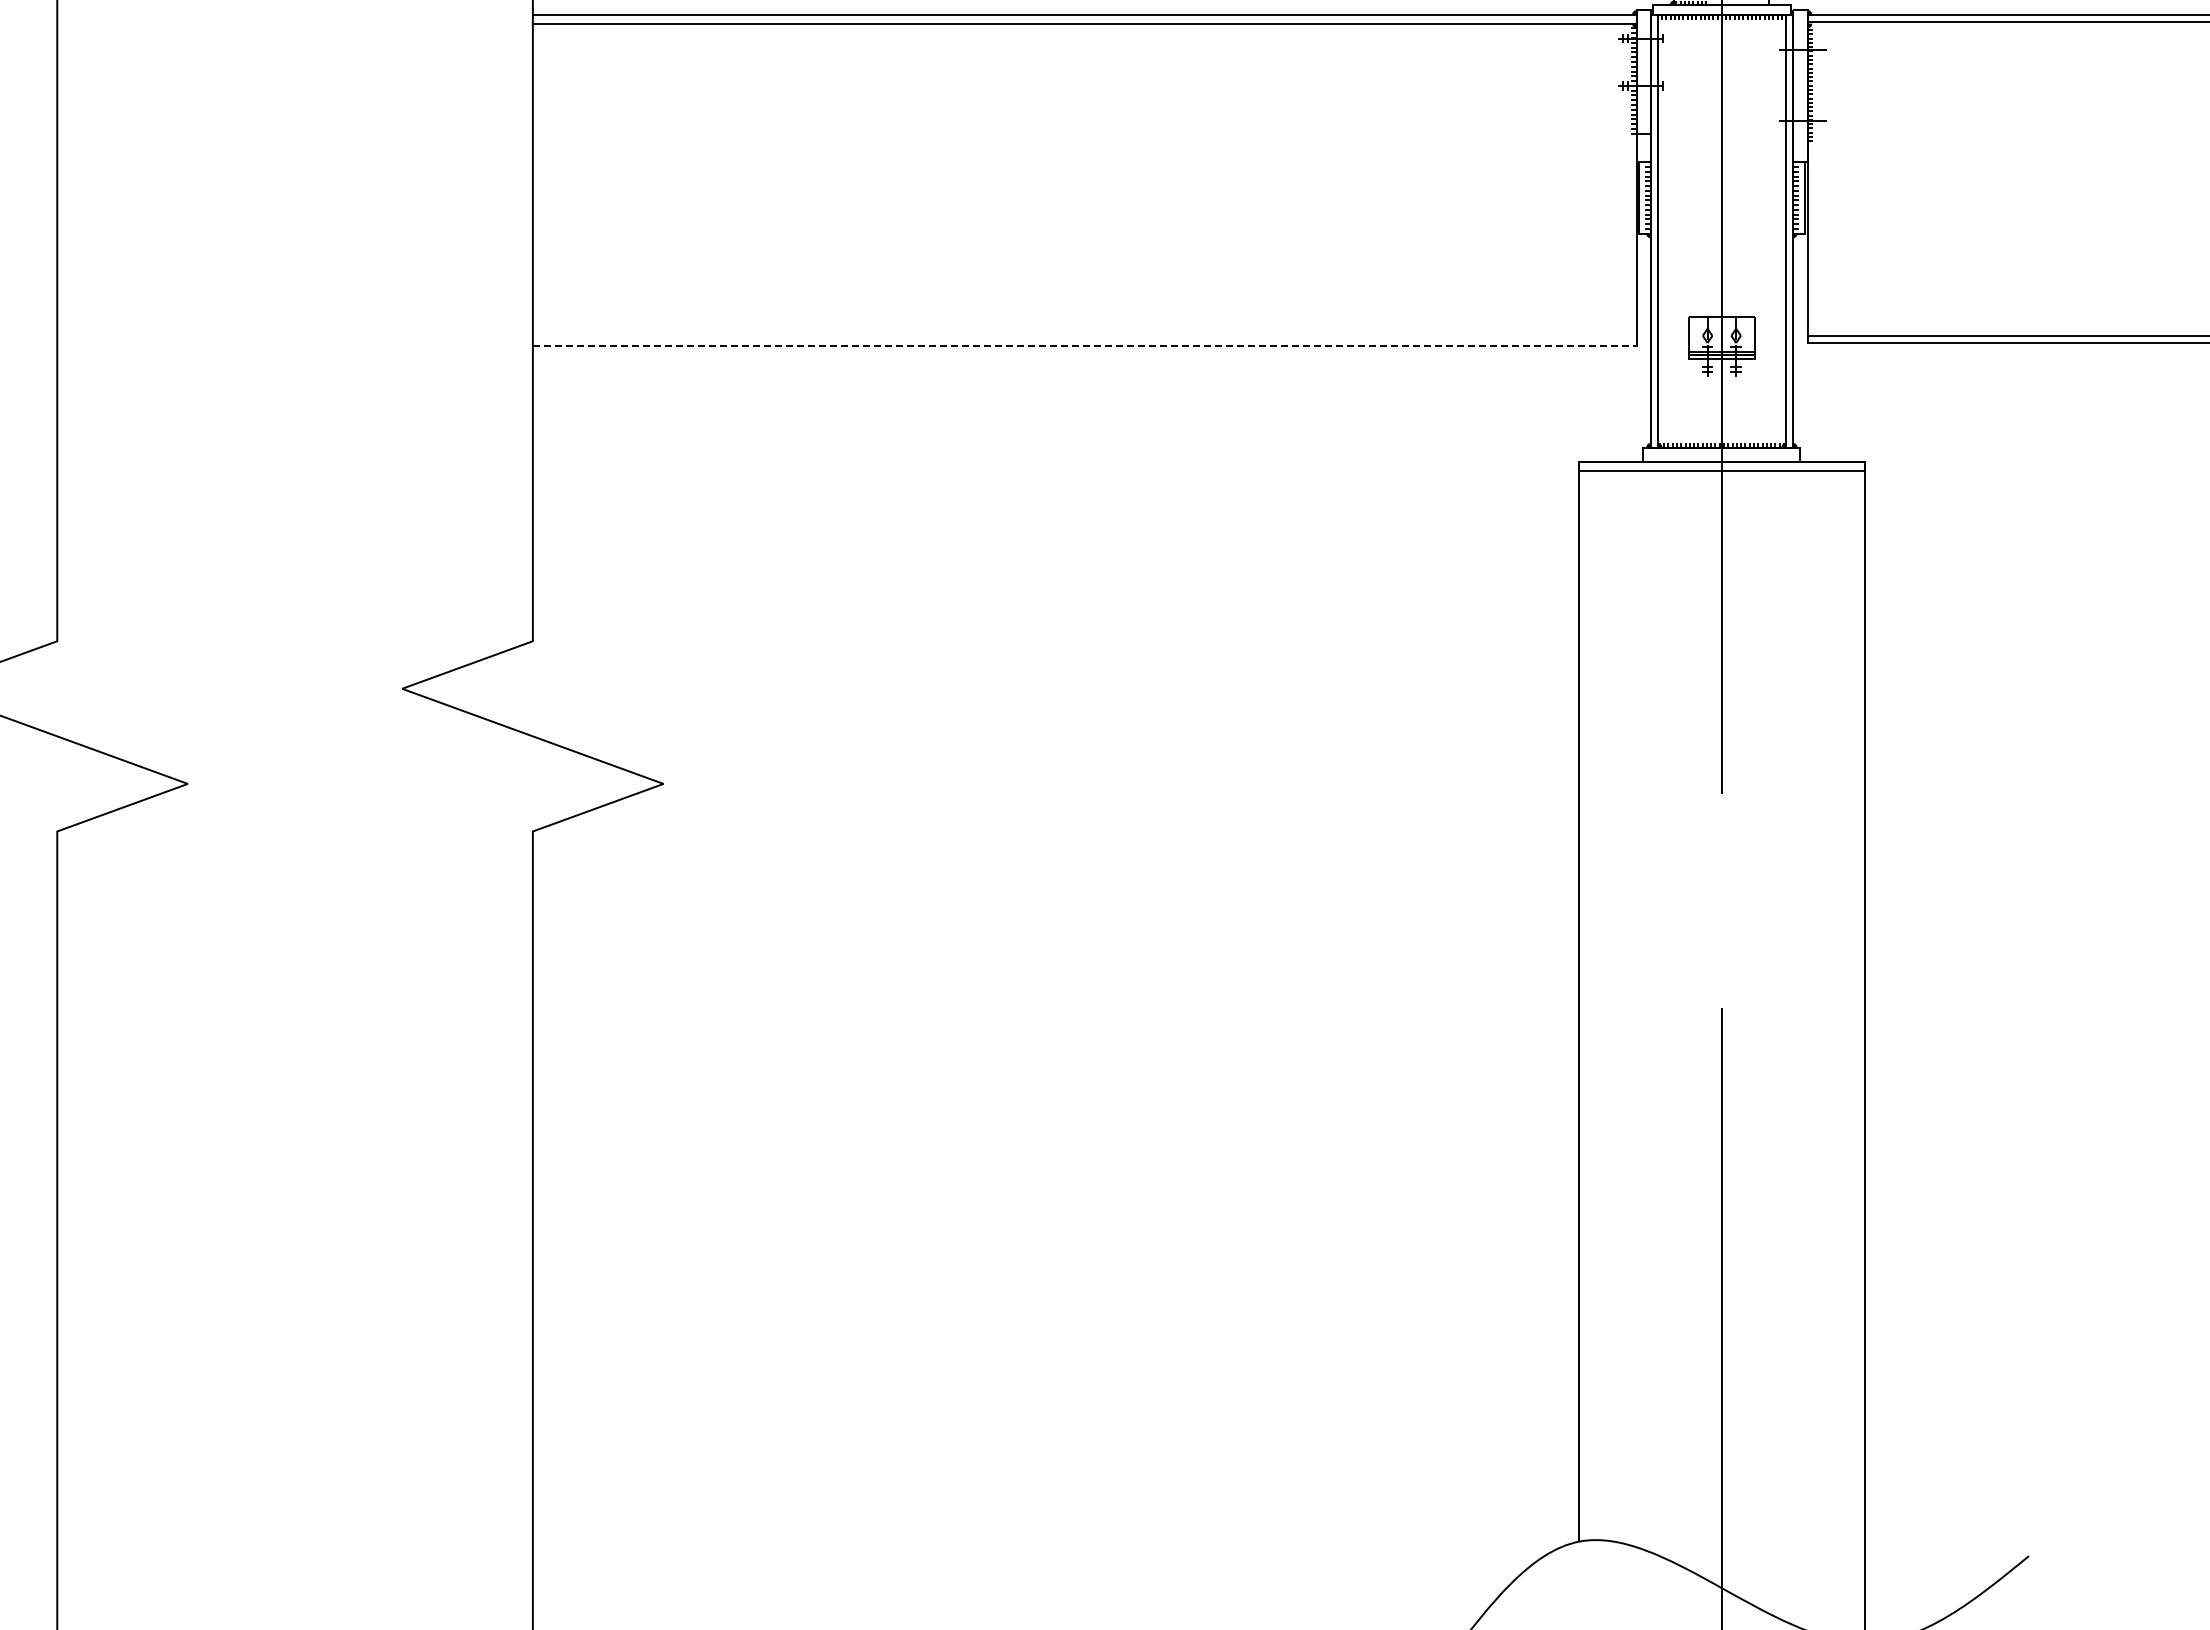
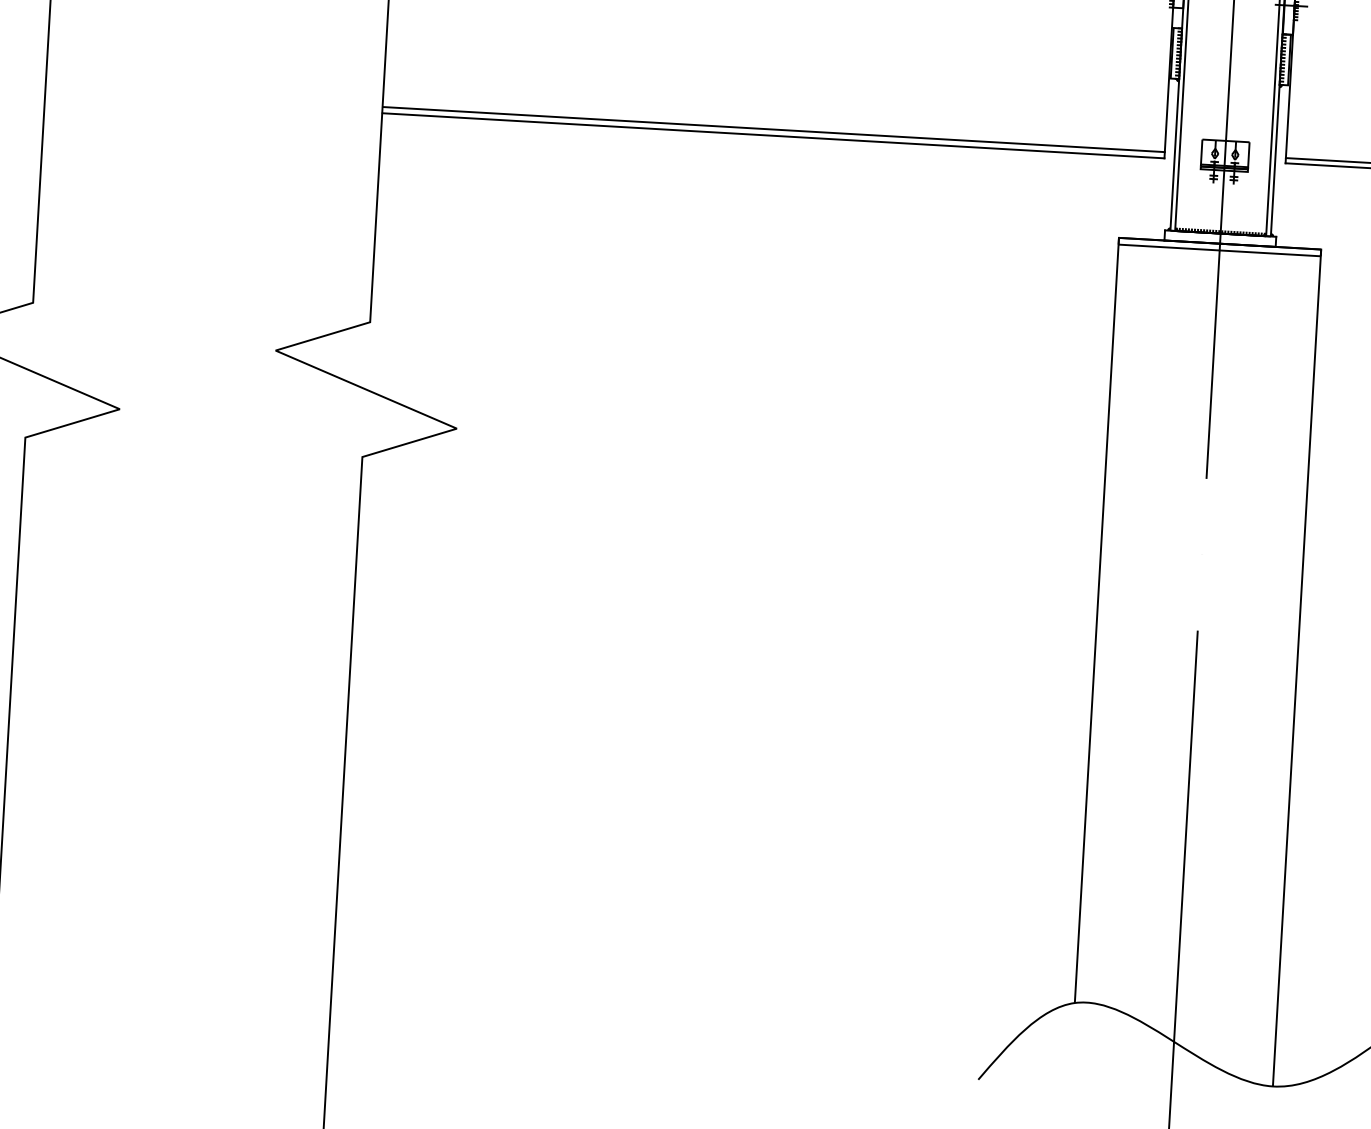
line: (1084, 337) -> (773, 129), added
line: (1085, 346) -> (773, 135), dashed -> solid

